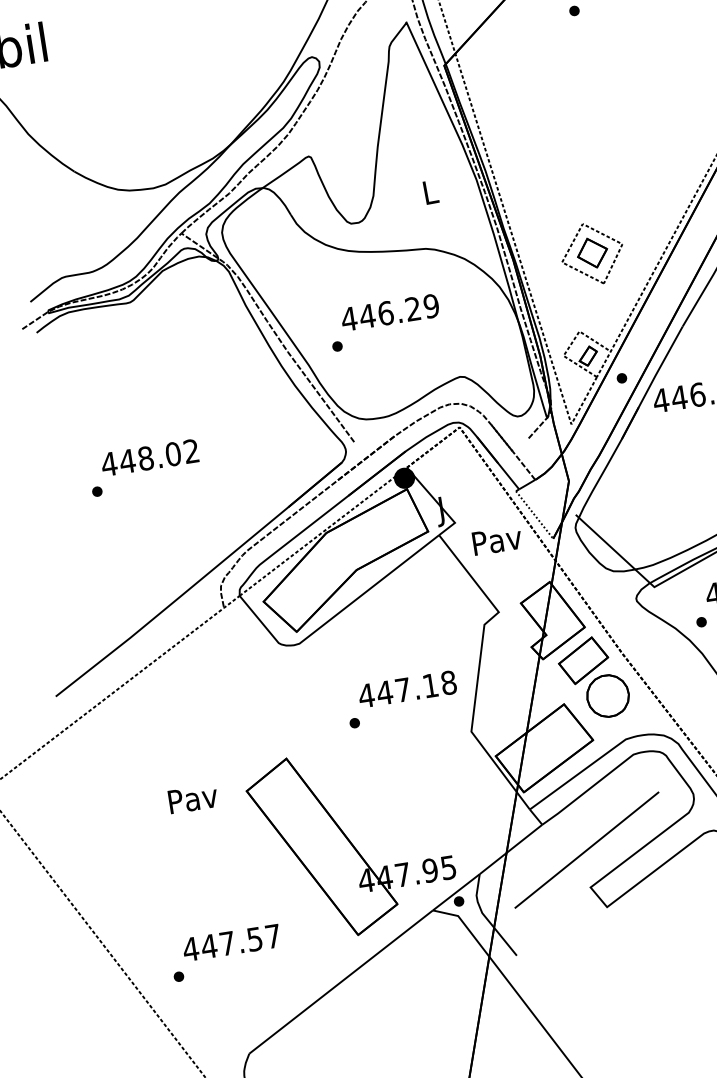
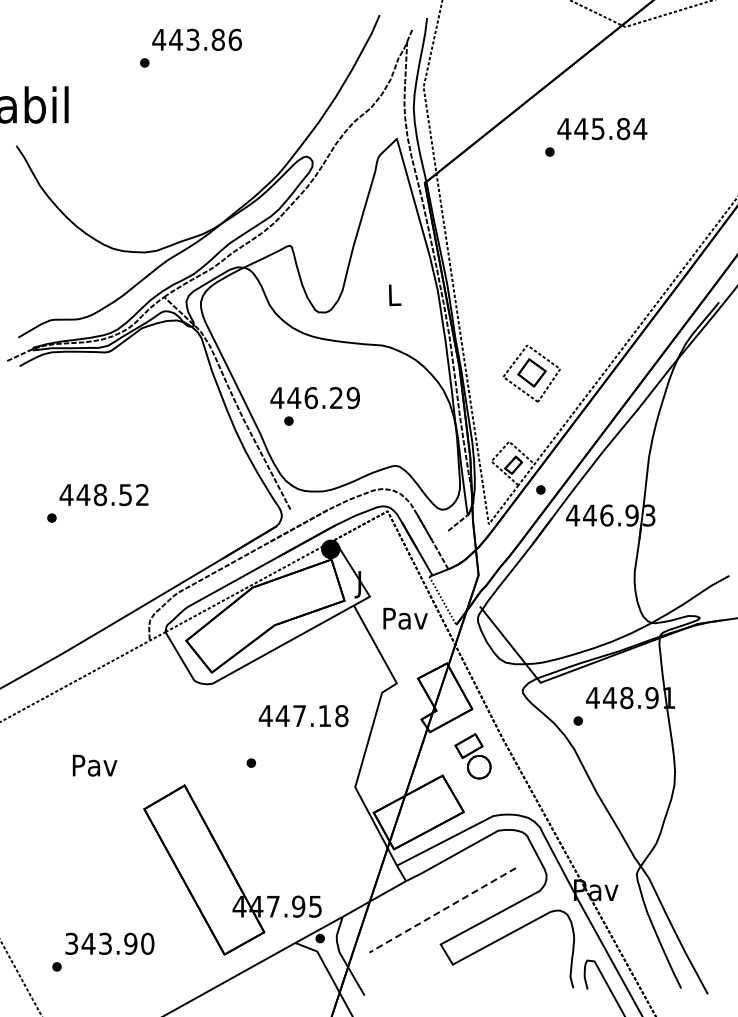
text: (389, 313) -> (314, 398), moved
text: (173, 454) -> (125, 495), 448.02 -> 448.52
part: (593, 678) -> (472, 756), size x0.6
text: (407, 689) -> (303, 716), moved
text: (192, 798) -> (94, 765), moved
line: (586, 850) -> (442, 910), solid -> dashed
text: (231, 942) -> (109, 943), 447.57 -> 343.90

